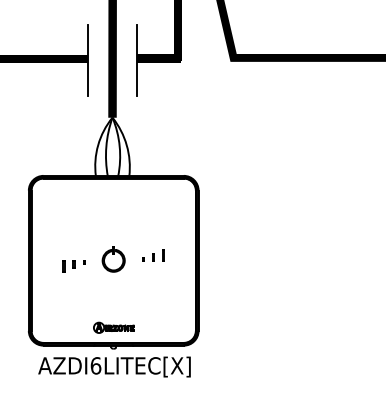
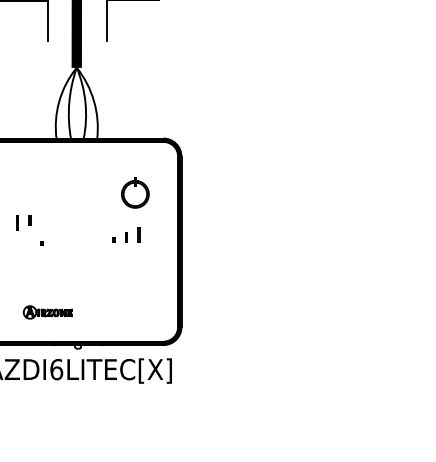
part: (113, 259) -> (135, 192), moved
part: (68, 266) -> (23, 223), moved
part: (113, 327) -> (47, 312), moved

